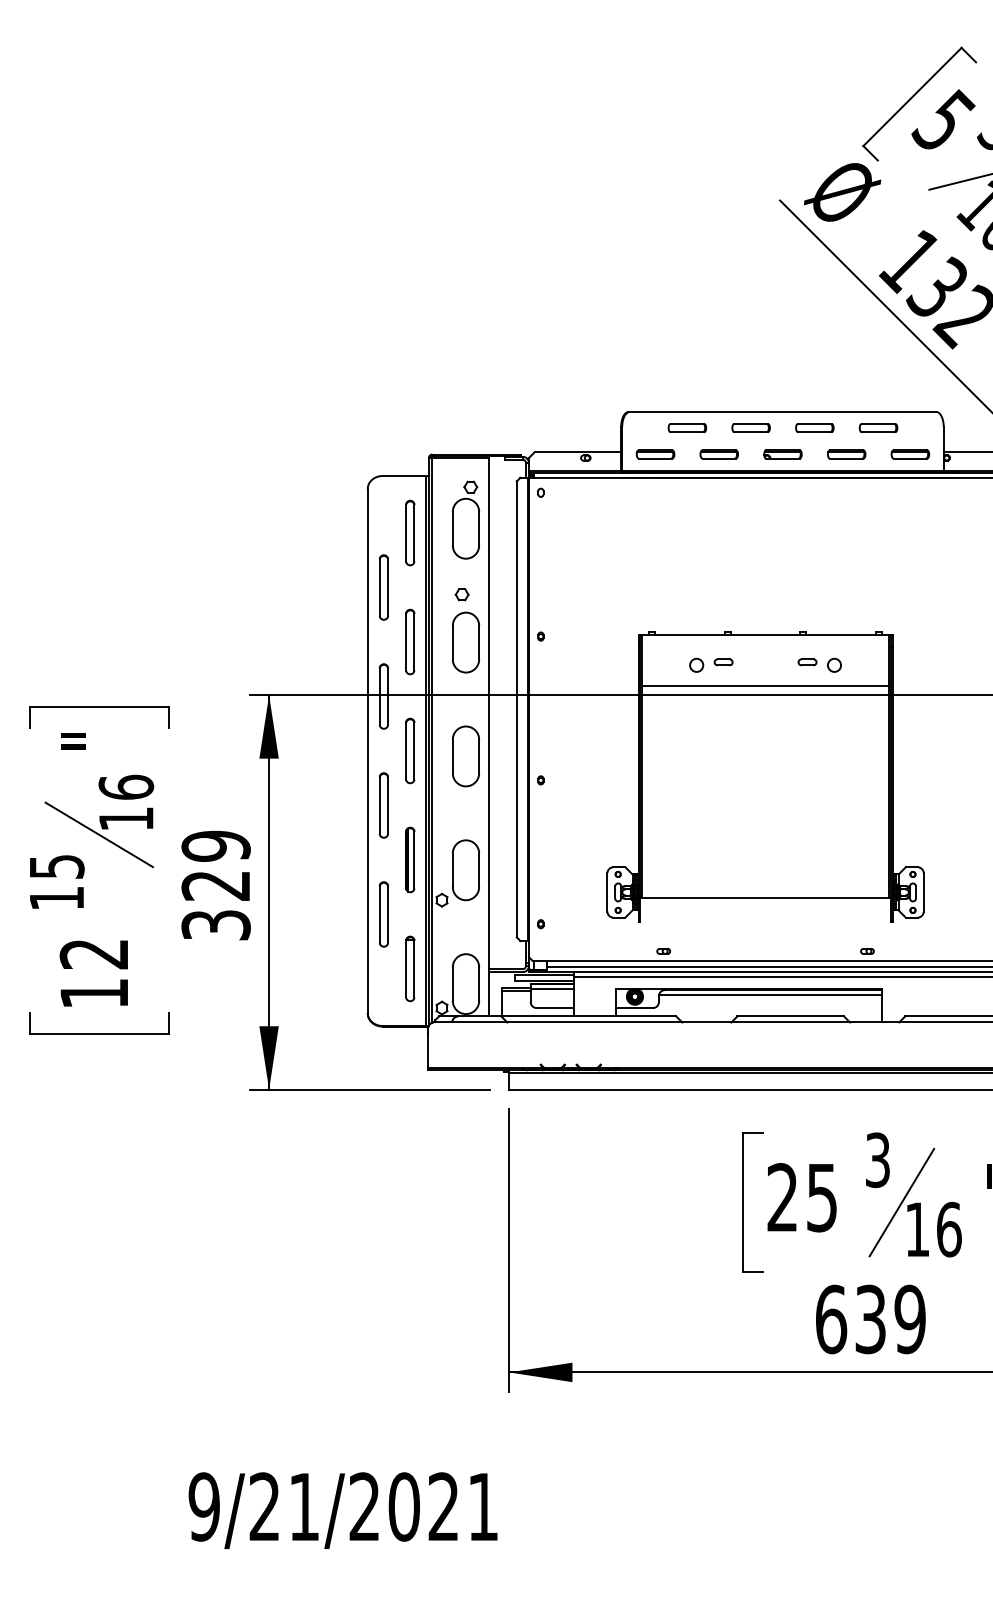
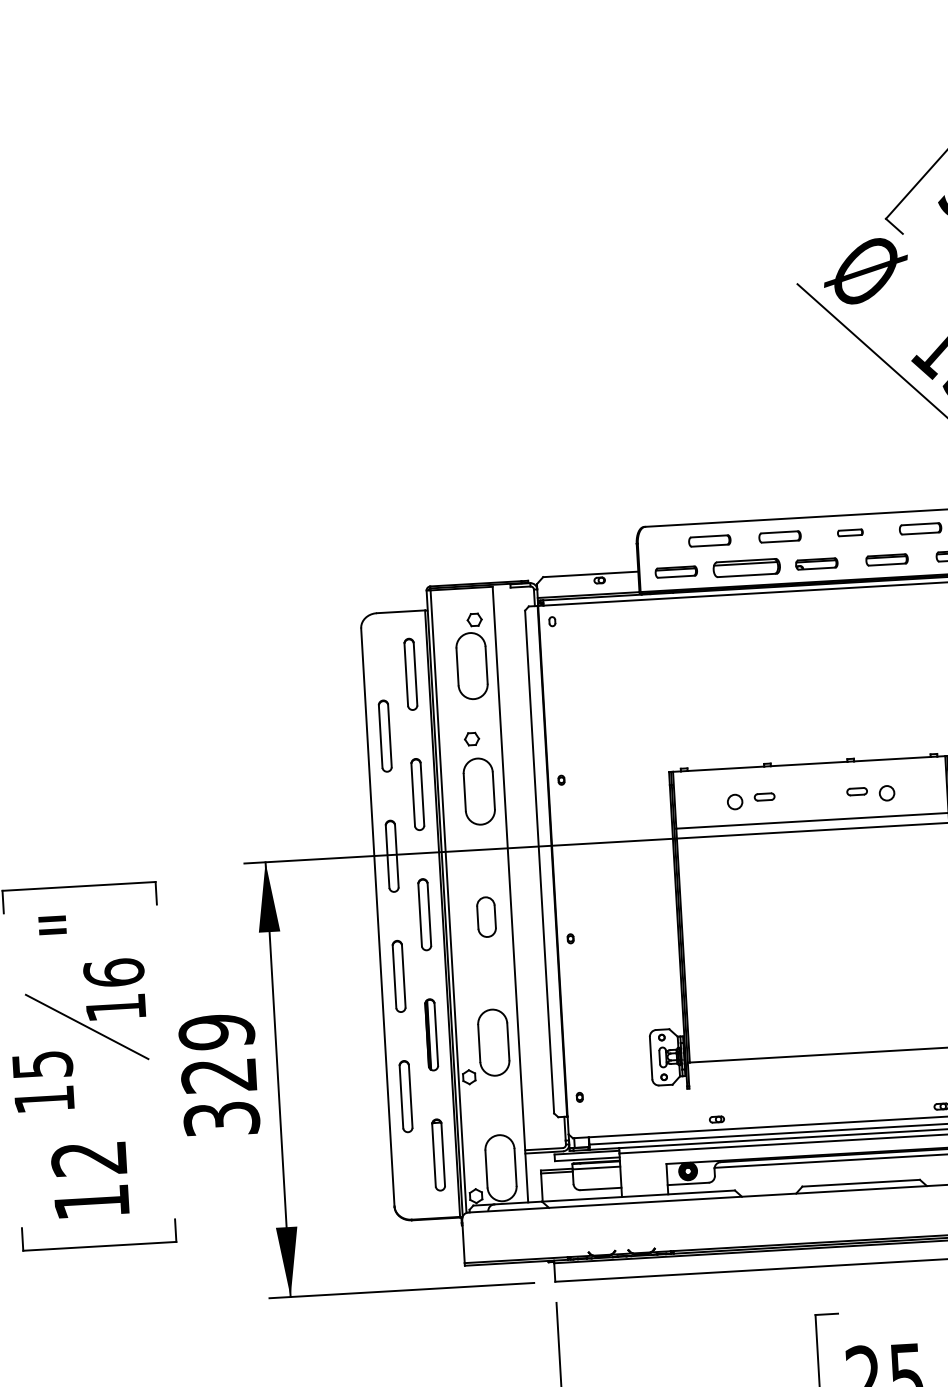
part: (814, 427) -> (849, 532), size x0.6
part: (718, 454) -> (745, 568), size x1.6
part: (465, 756) -> (486, 917), size x0.6

